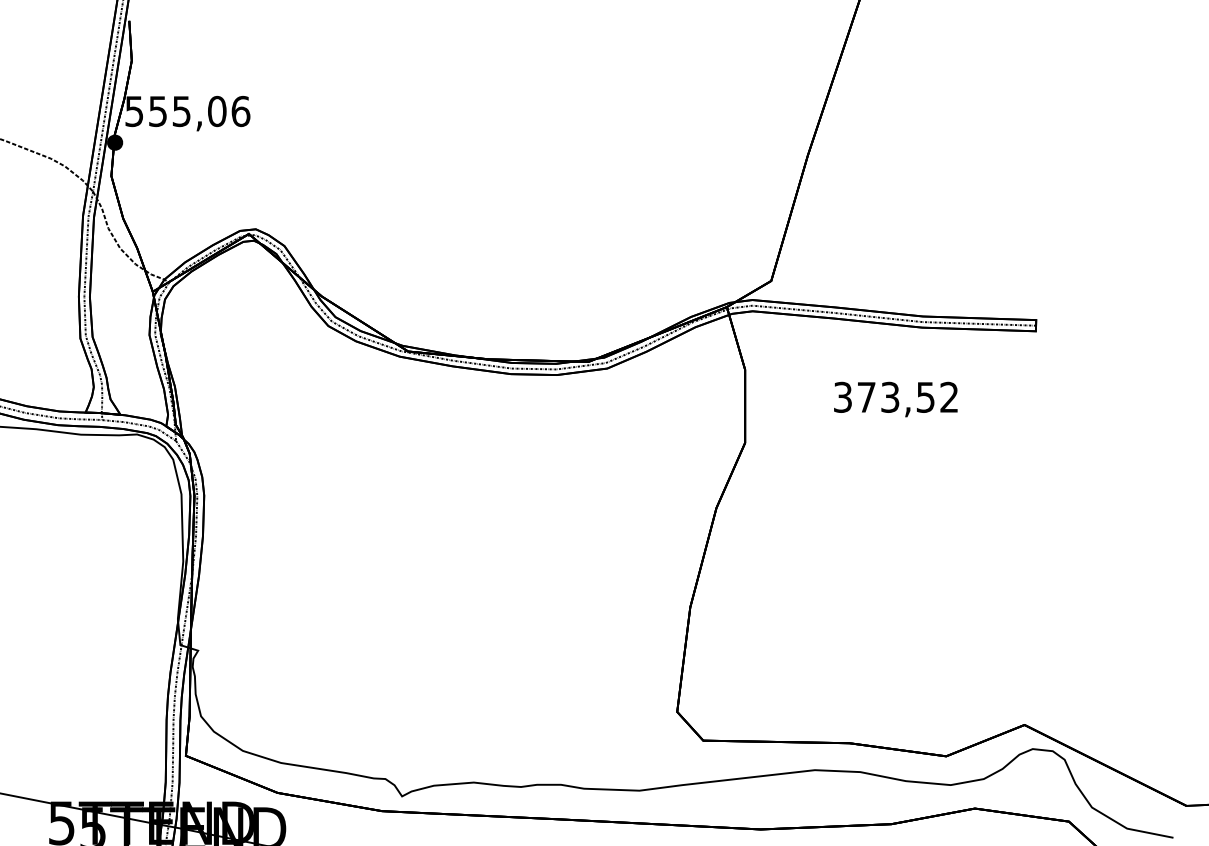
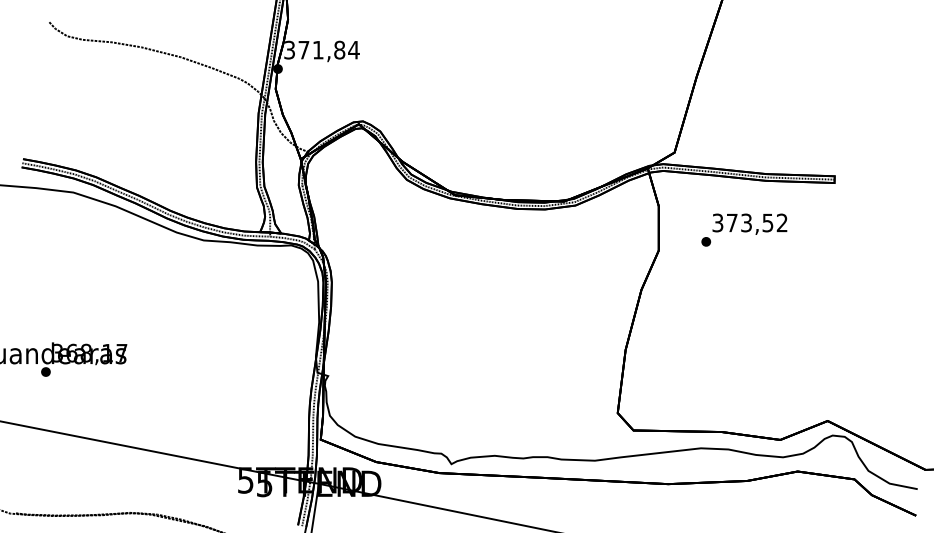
text: (188, 110) -> (322, 49), 555,06 -> 371,84
part: (824, 428) -> (706, 241), added

